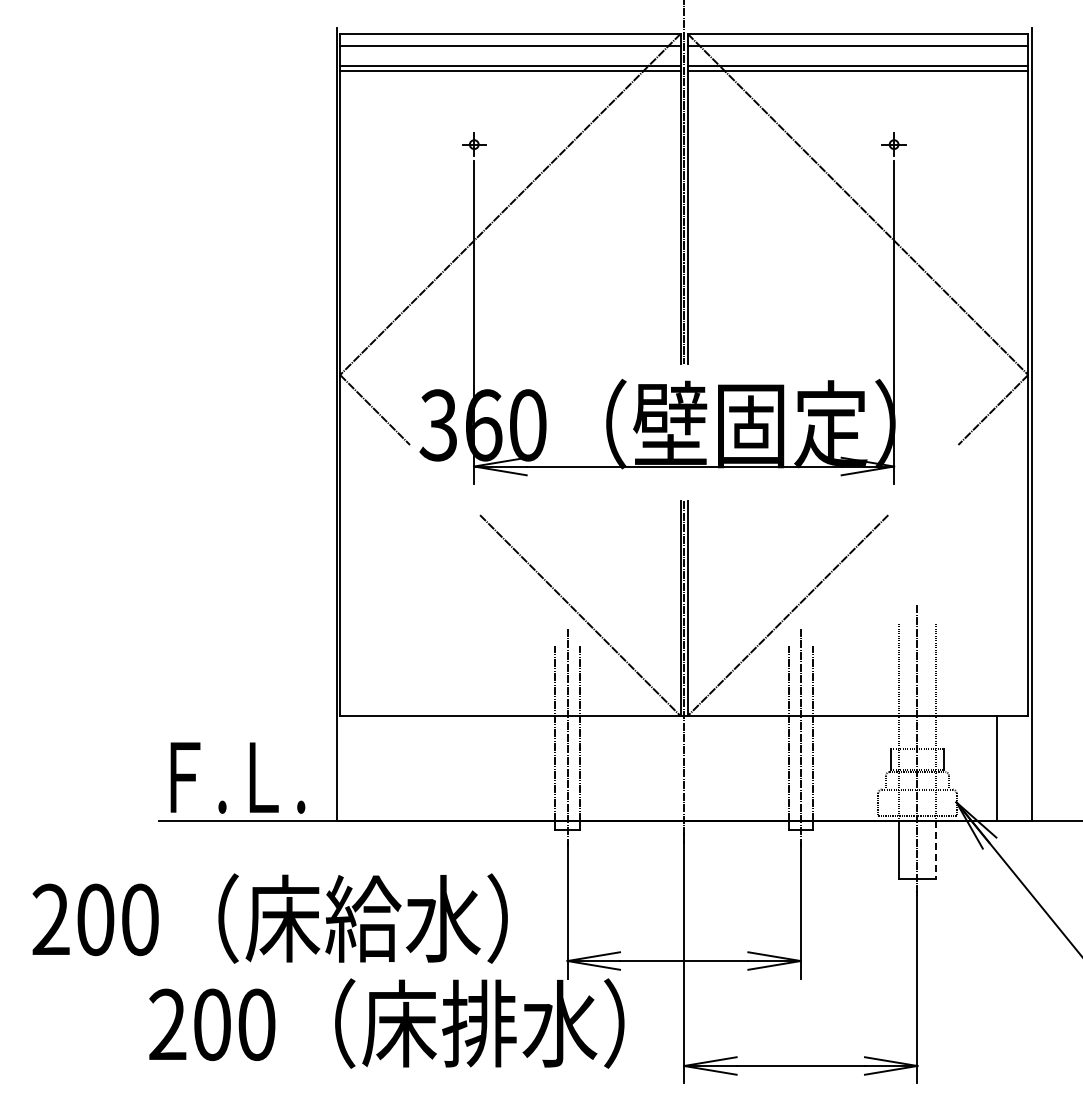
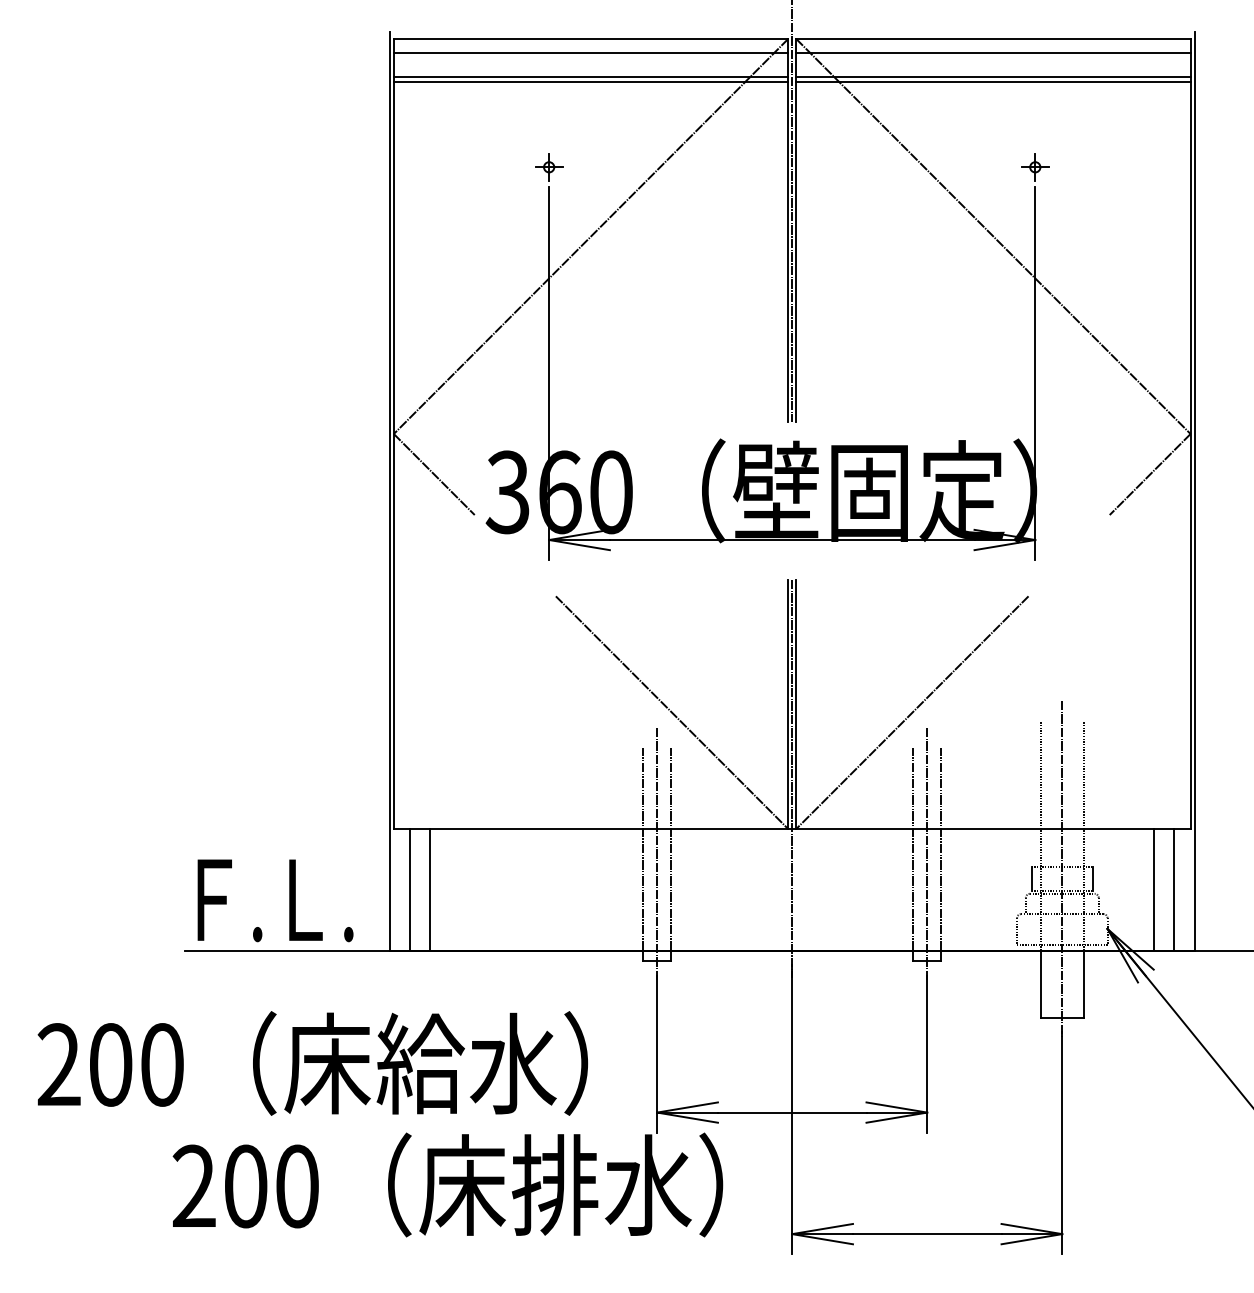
line: (354, 768) -> (410, 889), added
line: (371, 768) -> (430, 889), added
line: (1014, 768) -> (1174, 889), added
line: (936, 850) -> (1084, 984), dashed -> solid

